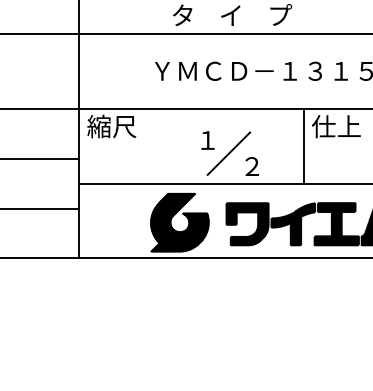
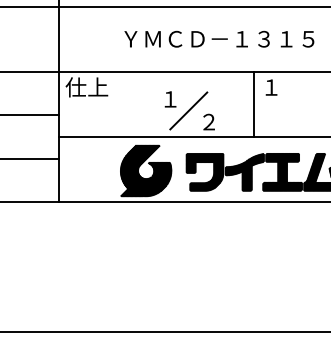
text: (111, 126) -> (86, 87), 縮尺 -> 仕上
text: (336, 126) -> (282, 87), 仕上 -> １

